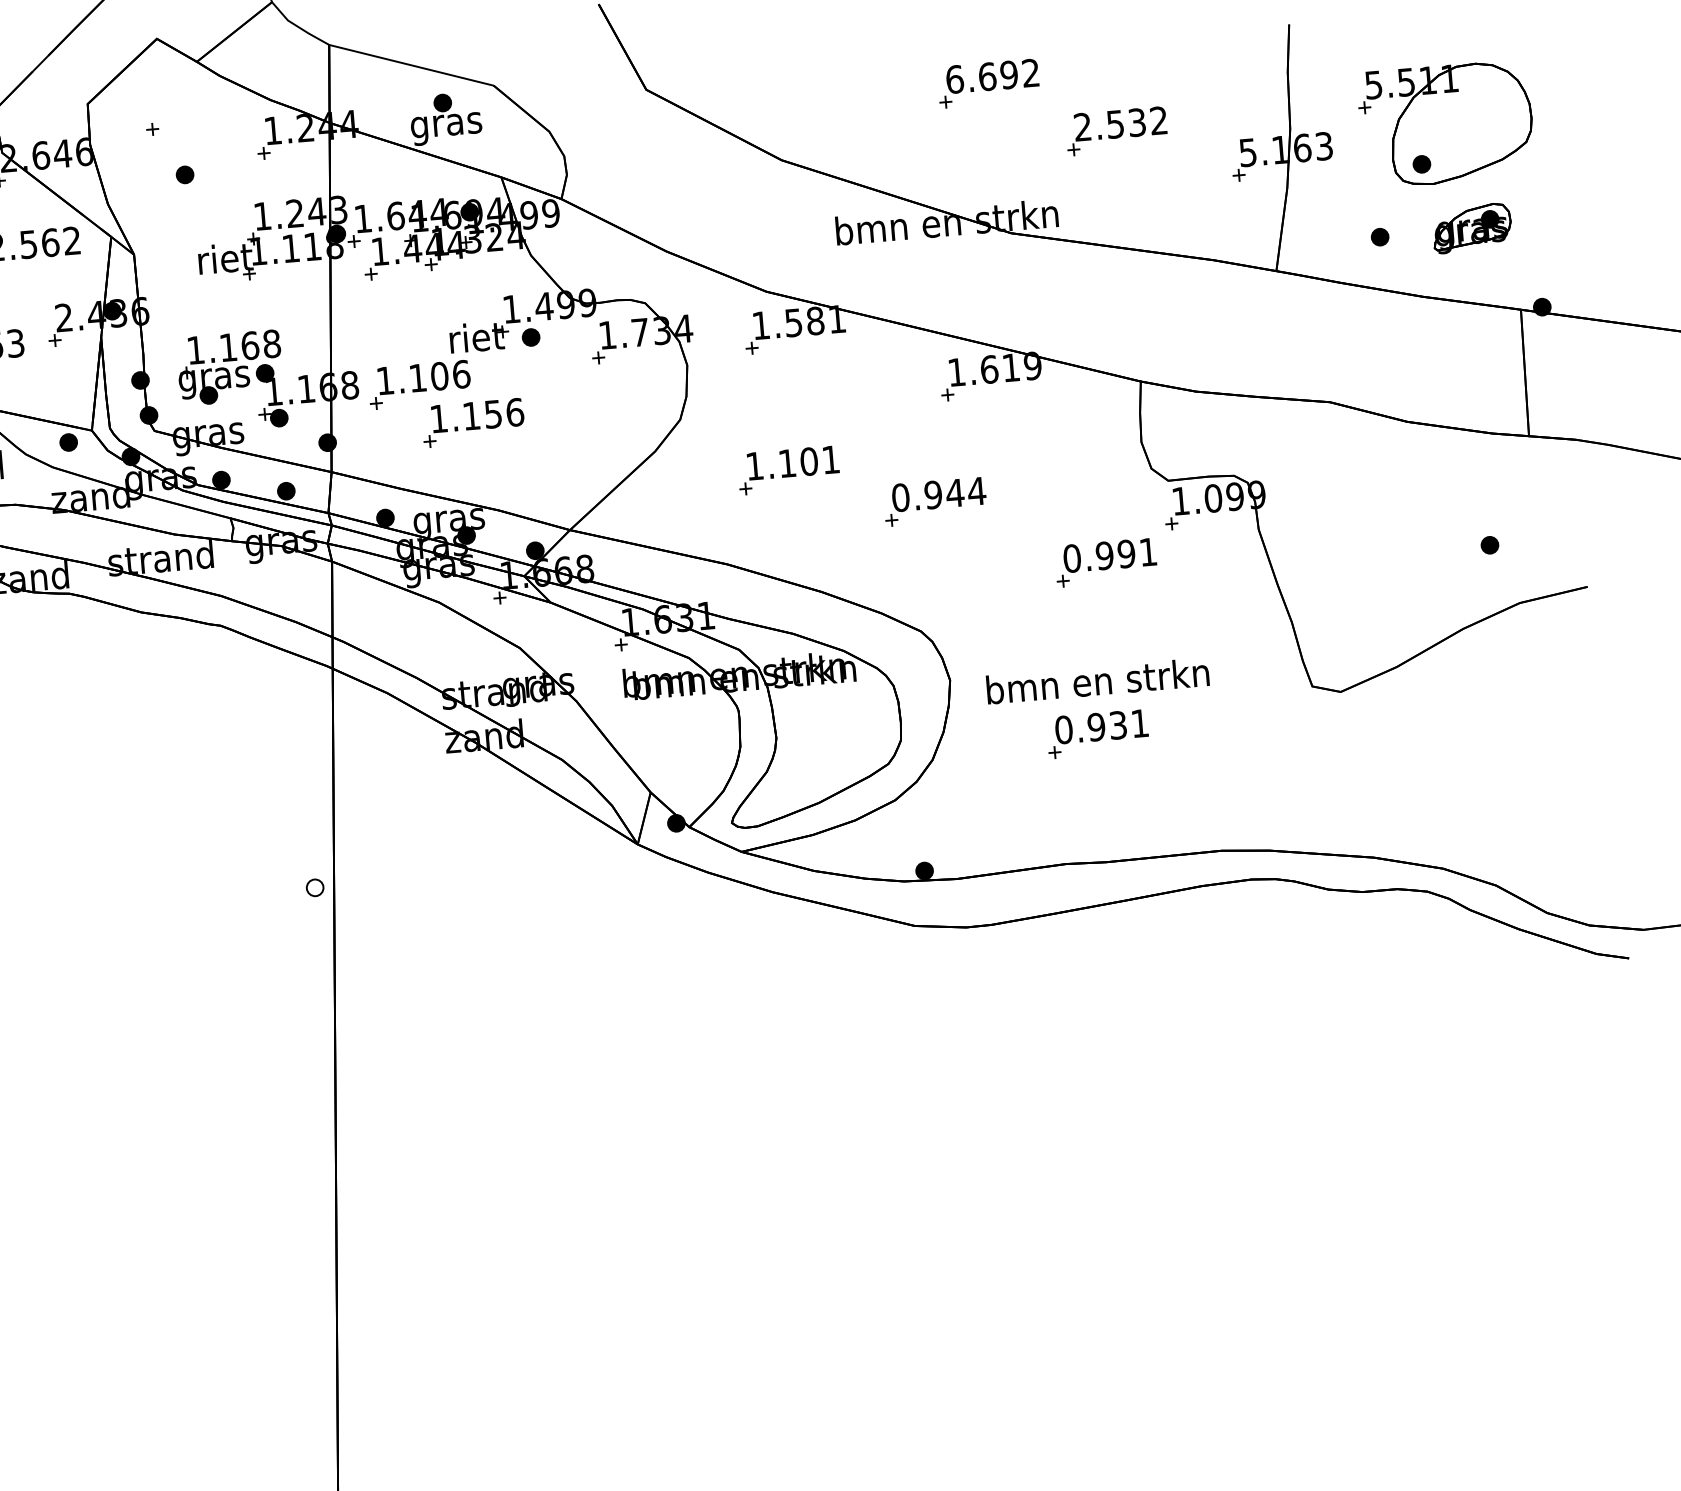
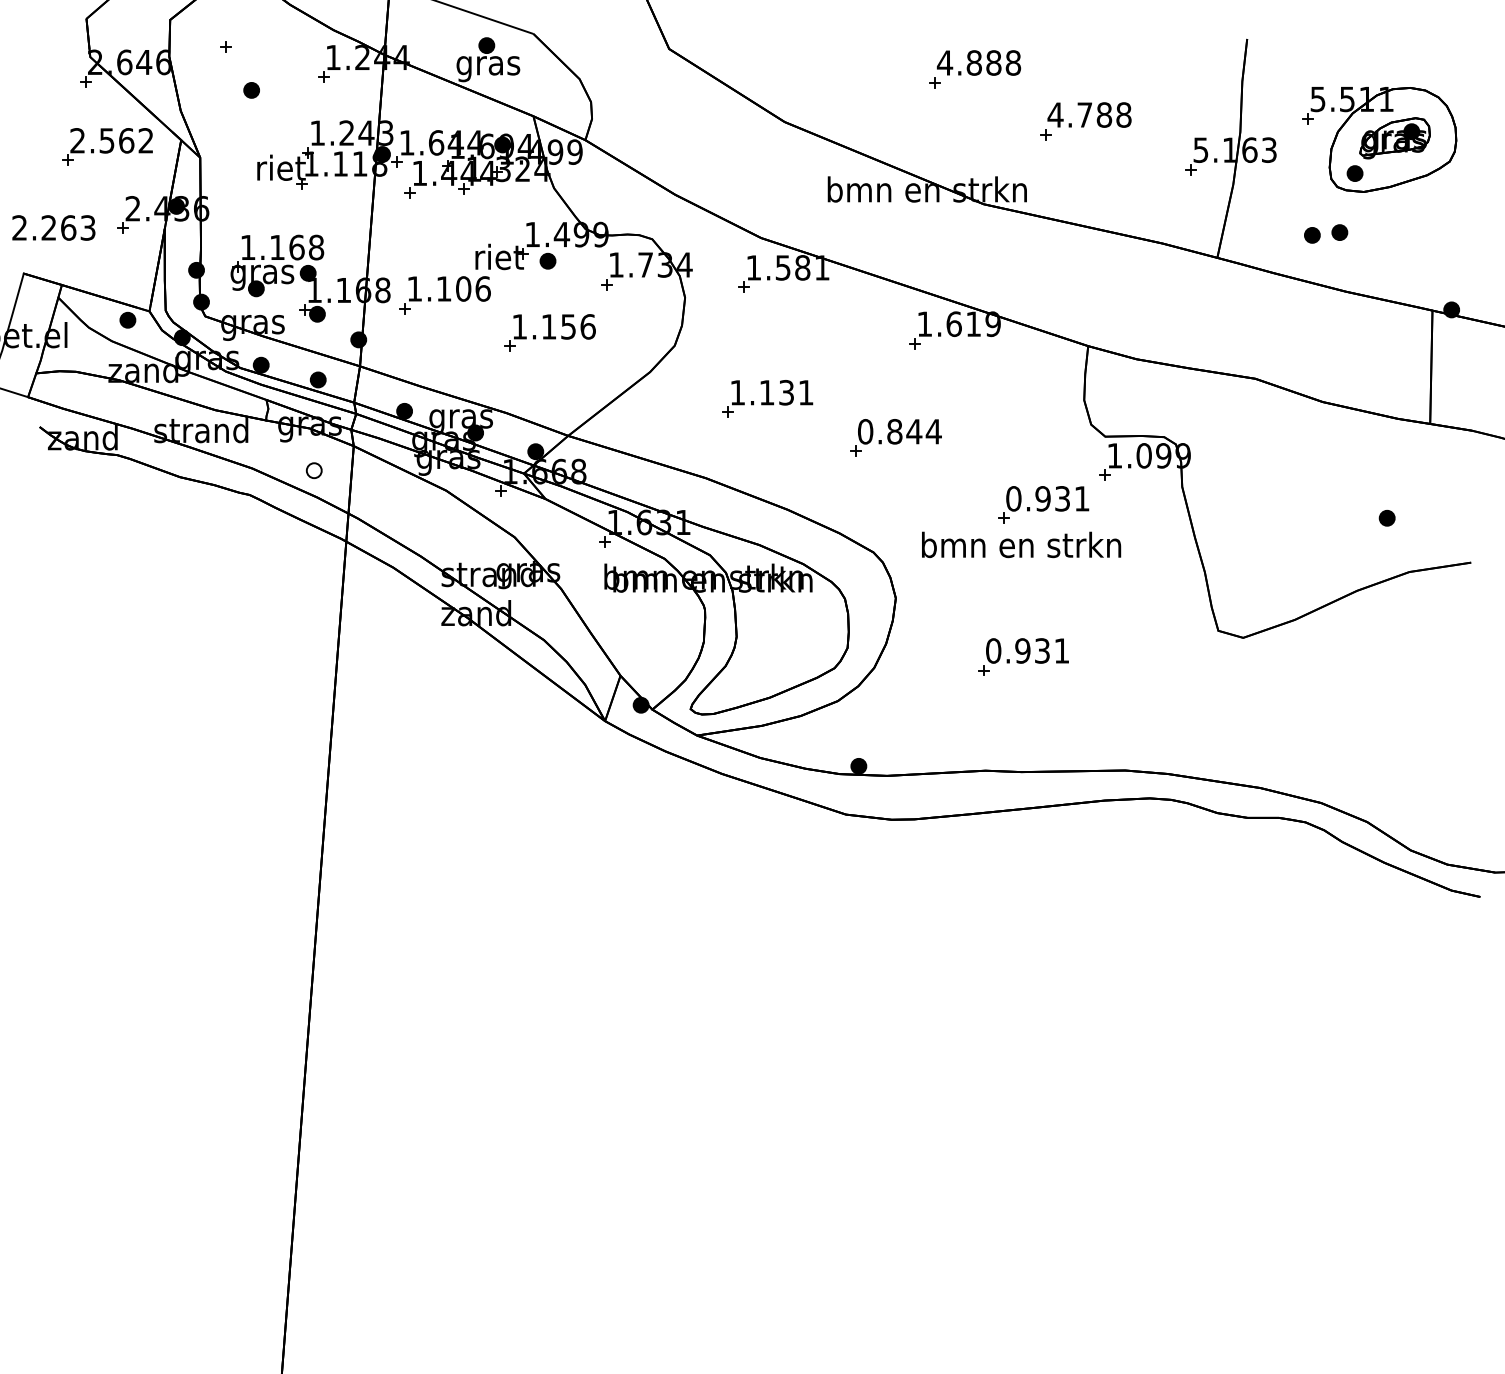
text: (992, 75) -> (978, 62), 6.692 -> 4.888
text: (1120, 123) -> (1089, 114), 2.532 -> 4.788
part: (1471, 228) -> (1394, 138), moved
part: (1410, 231) -> (1339, 232), added
part: (472, 422) -> (549, 332), moved
text: (809, 461) -> (786, 392), 1.101 -> 1.131
text: (933, 494) -> (894, 431), 0.944 -> 0.844
text: (1126, 553) -> (1062, 498), 0.991 -> 0.931
text: (1097, 680) -> (1021, 544), moved
part: (314, 887) -> (313, 470), moved

